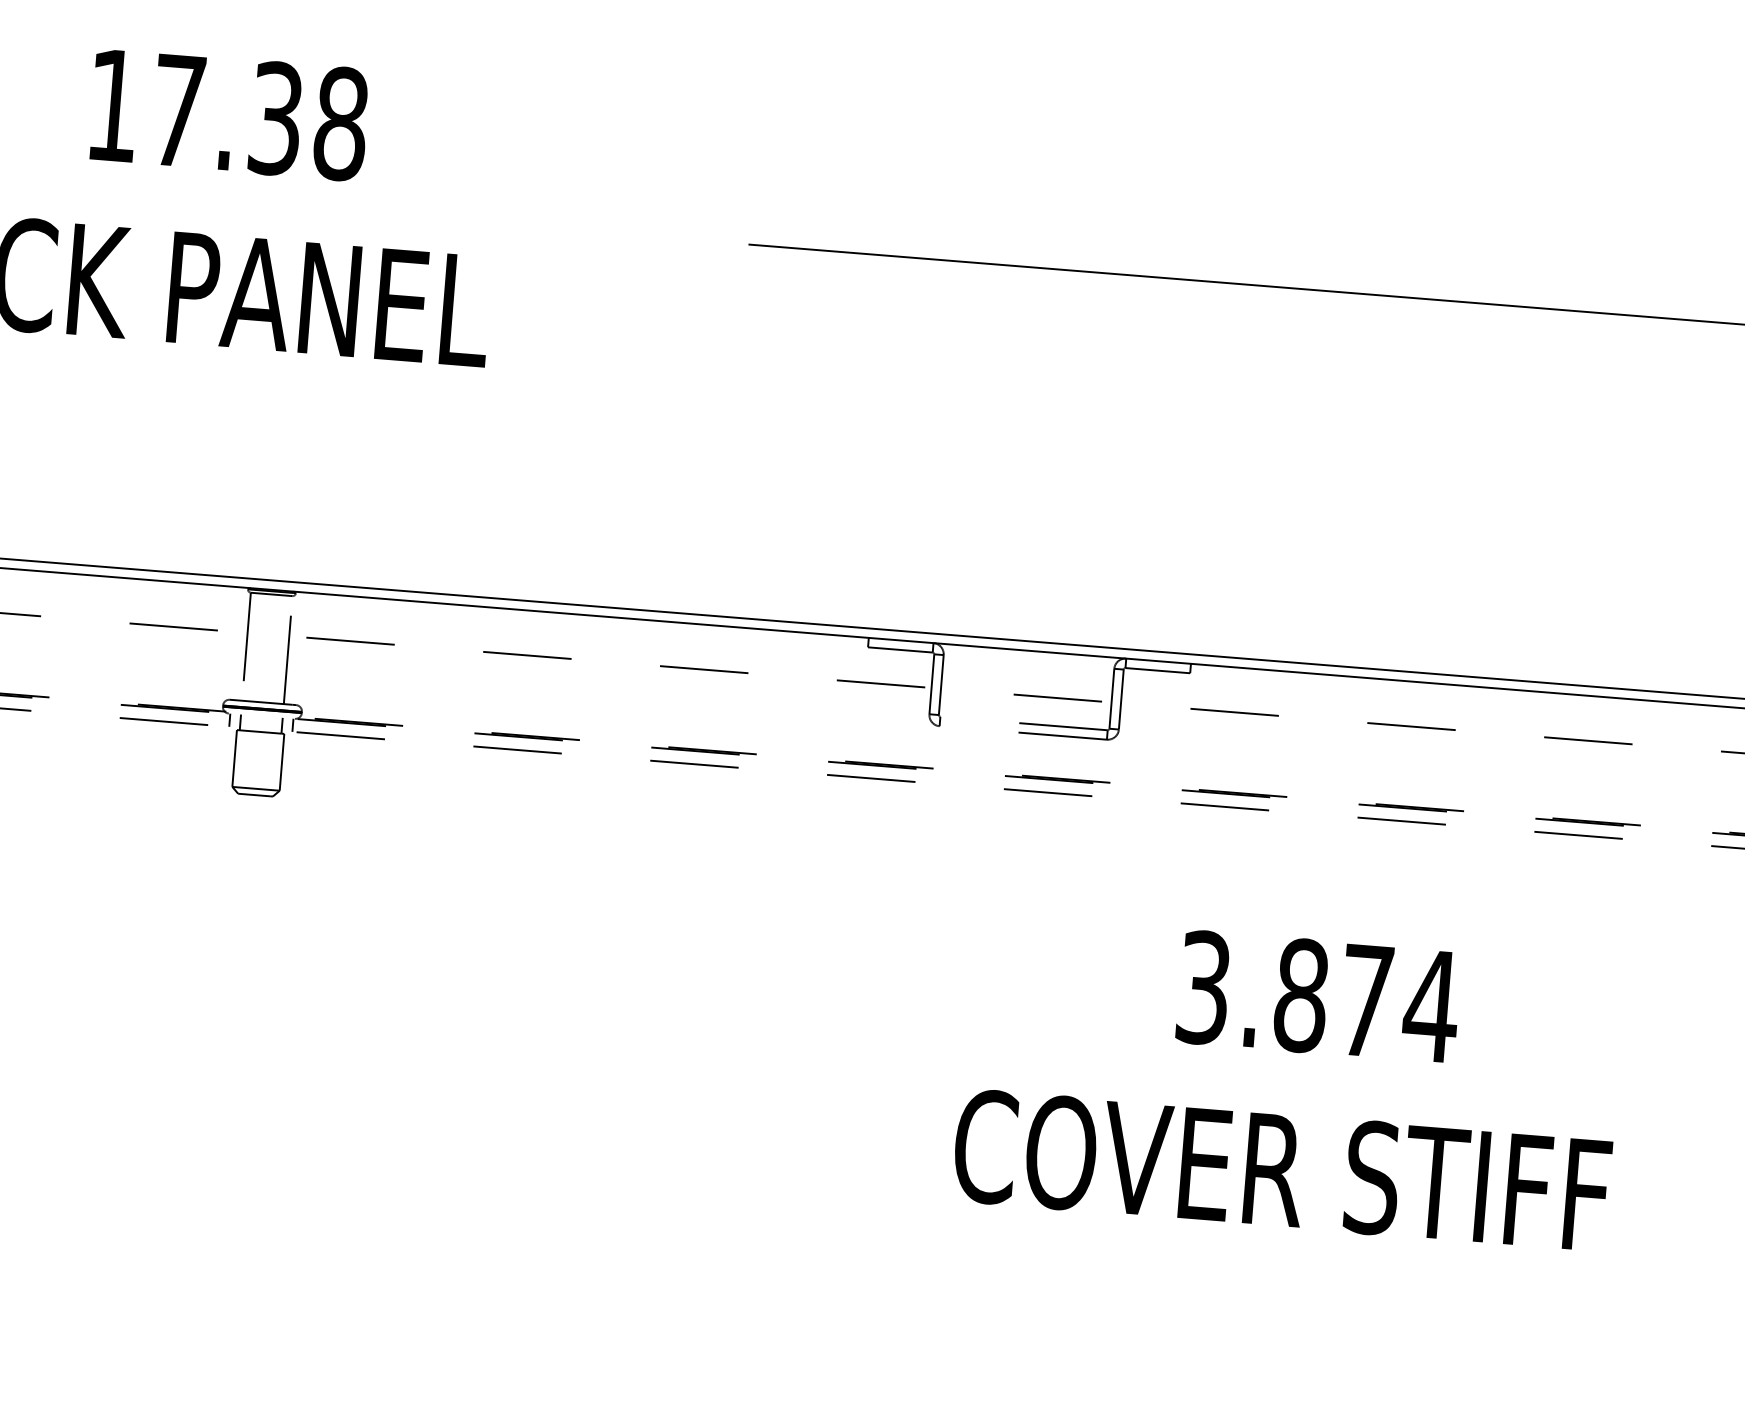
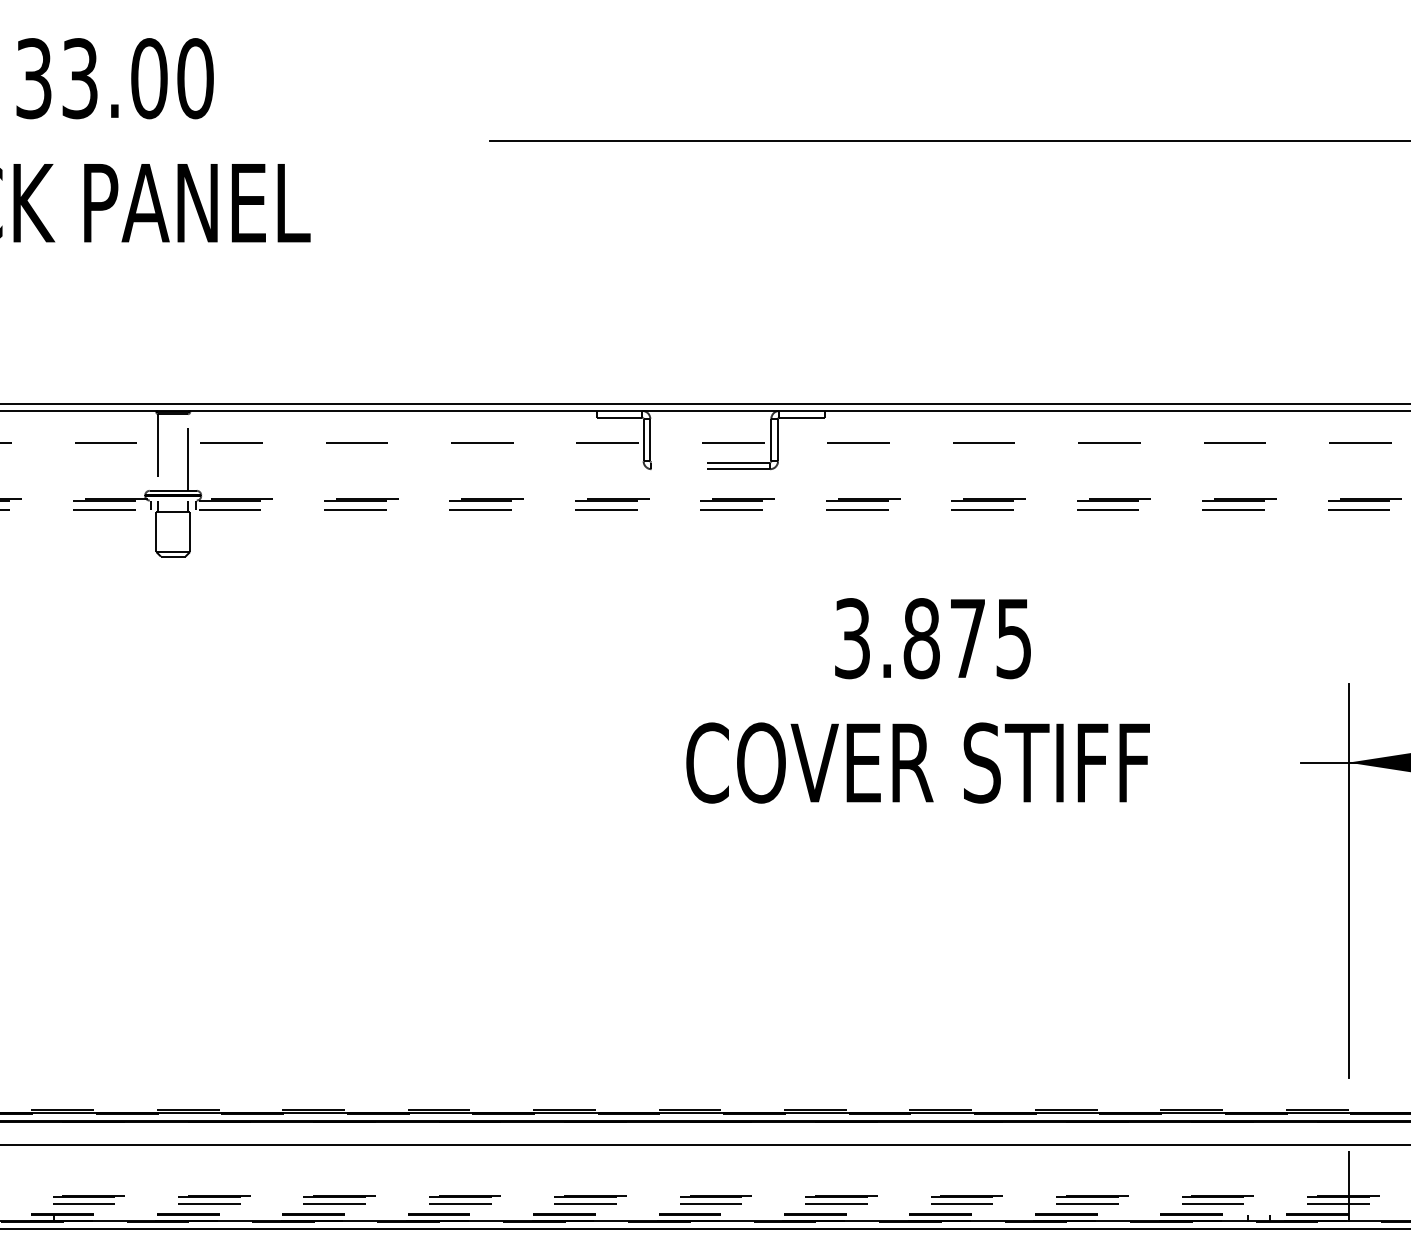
text: (226, 114) -> (114, 78), 17.38 -> 33.00
text: (1430, 1007) -> (1013, 639), 3.874 -> 3.875

